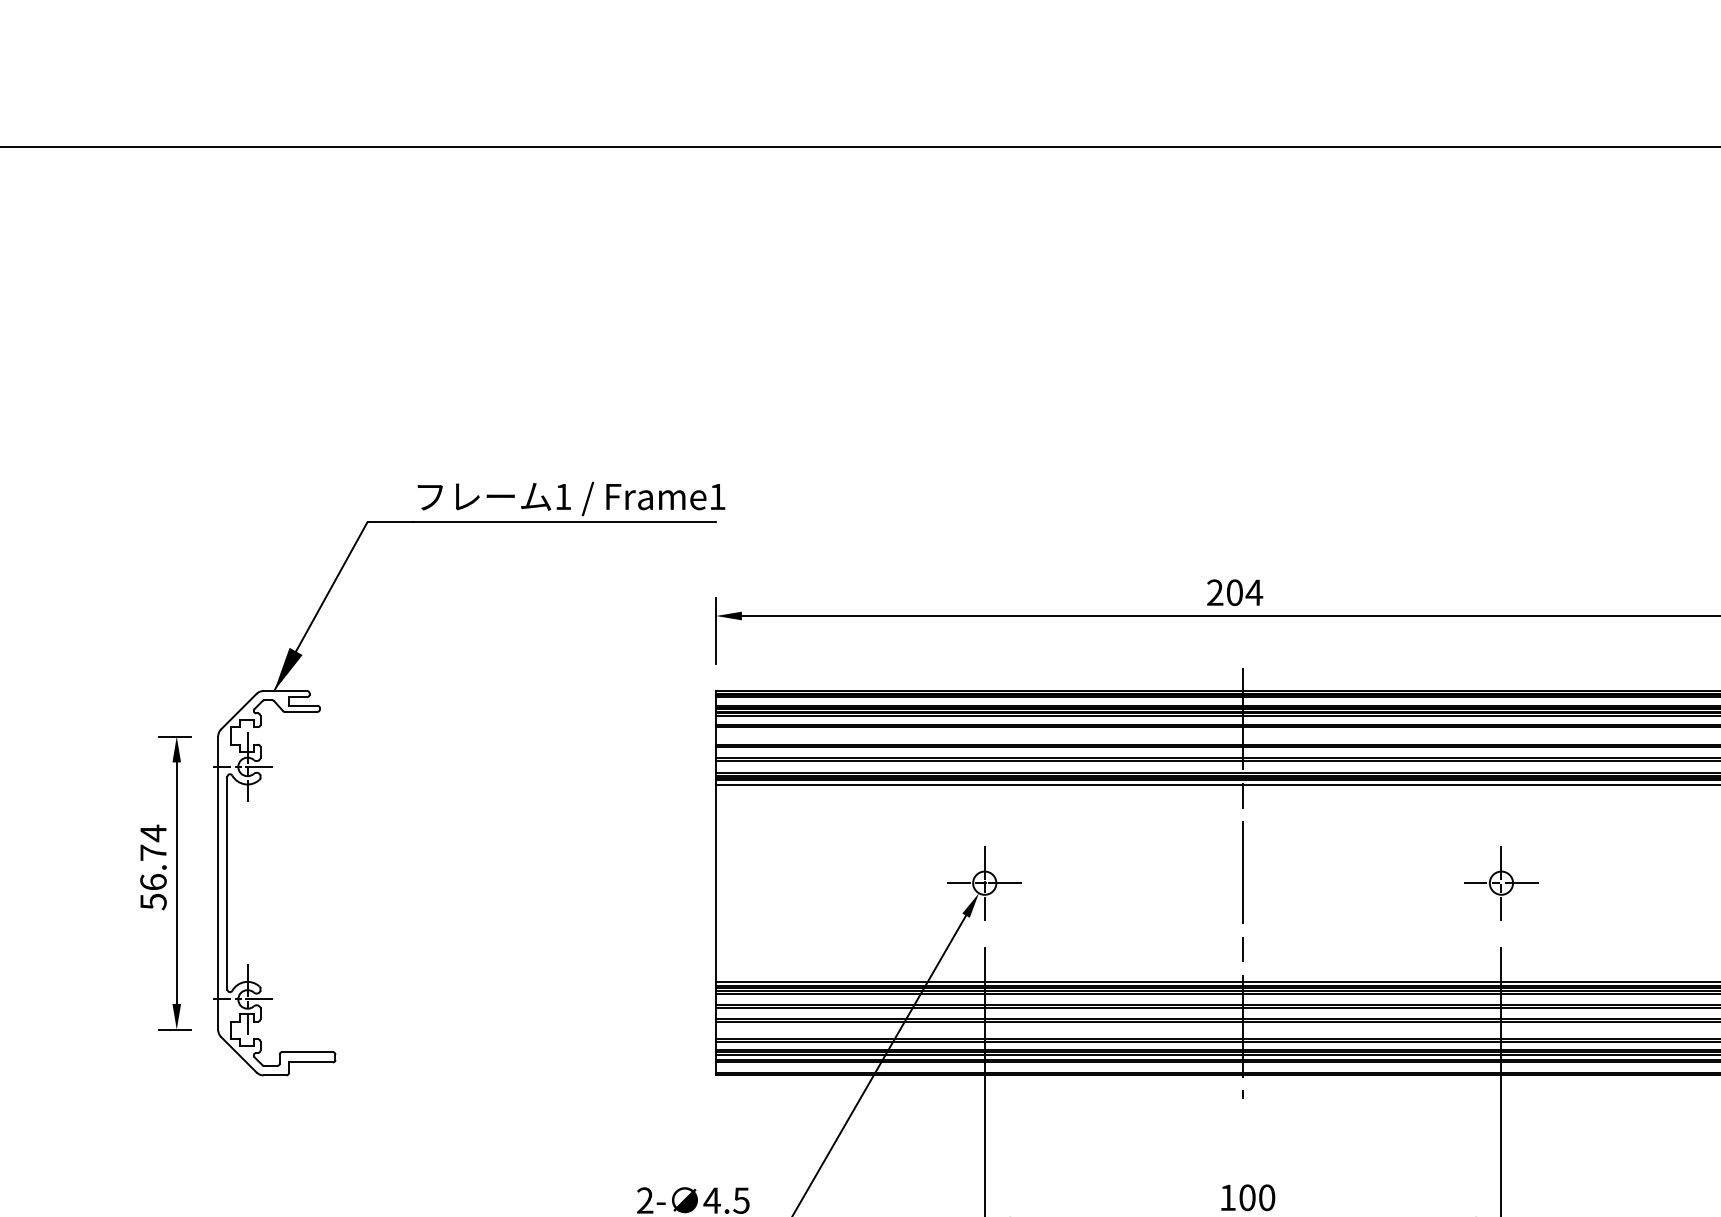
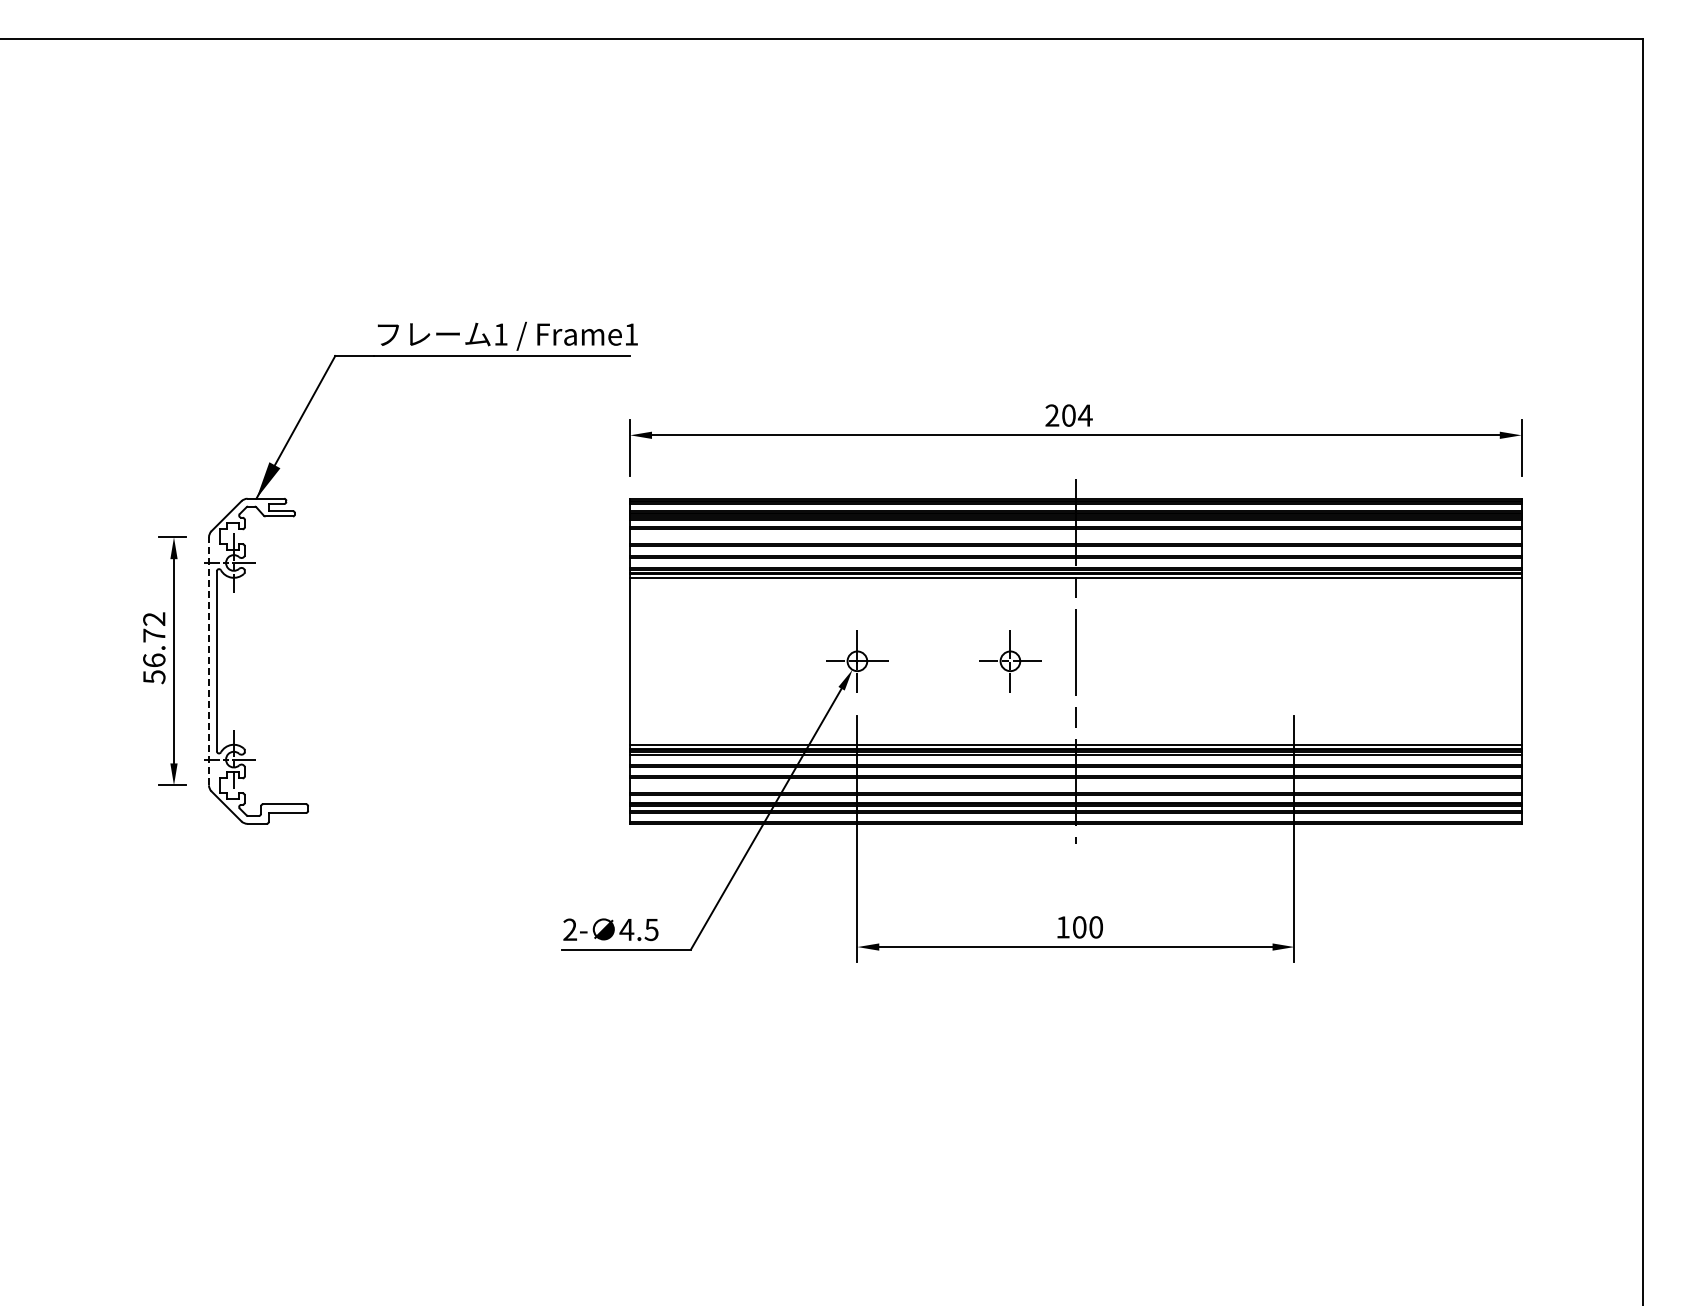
text: (153, 832) -> (154, 618), 56.74 -> 56.72
line: (218, 883) -> (209, 661), solid -> dashed
part: (1501, 883) -> (1010, 661), moved

